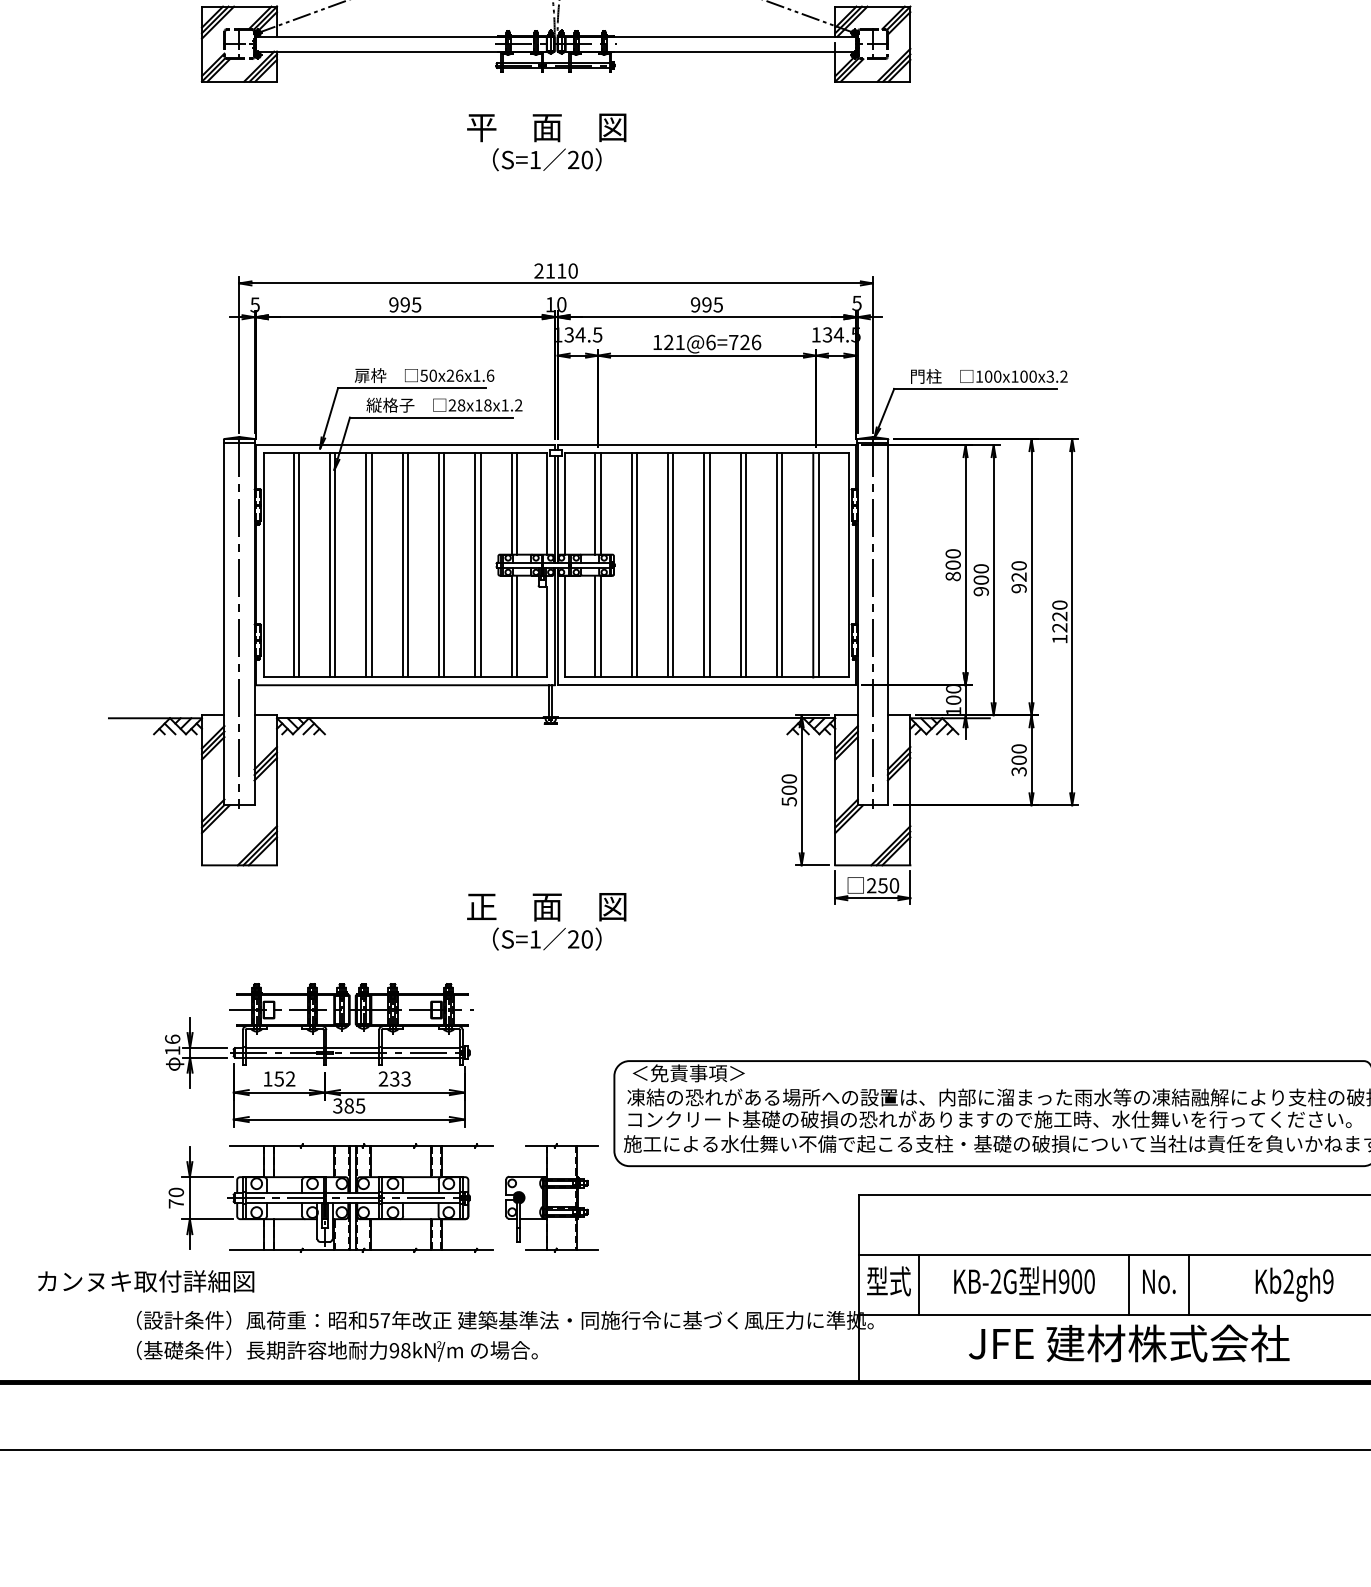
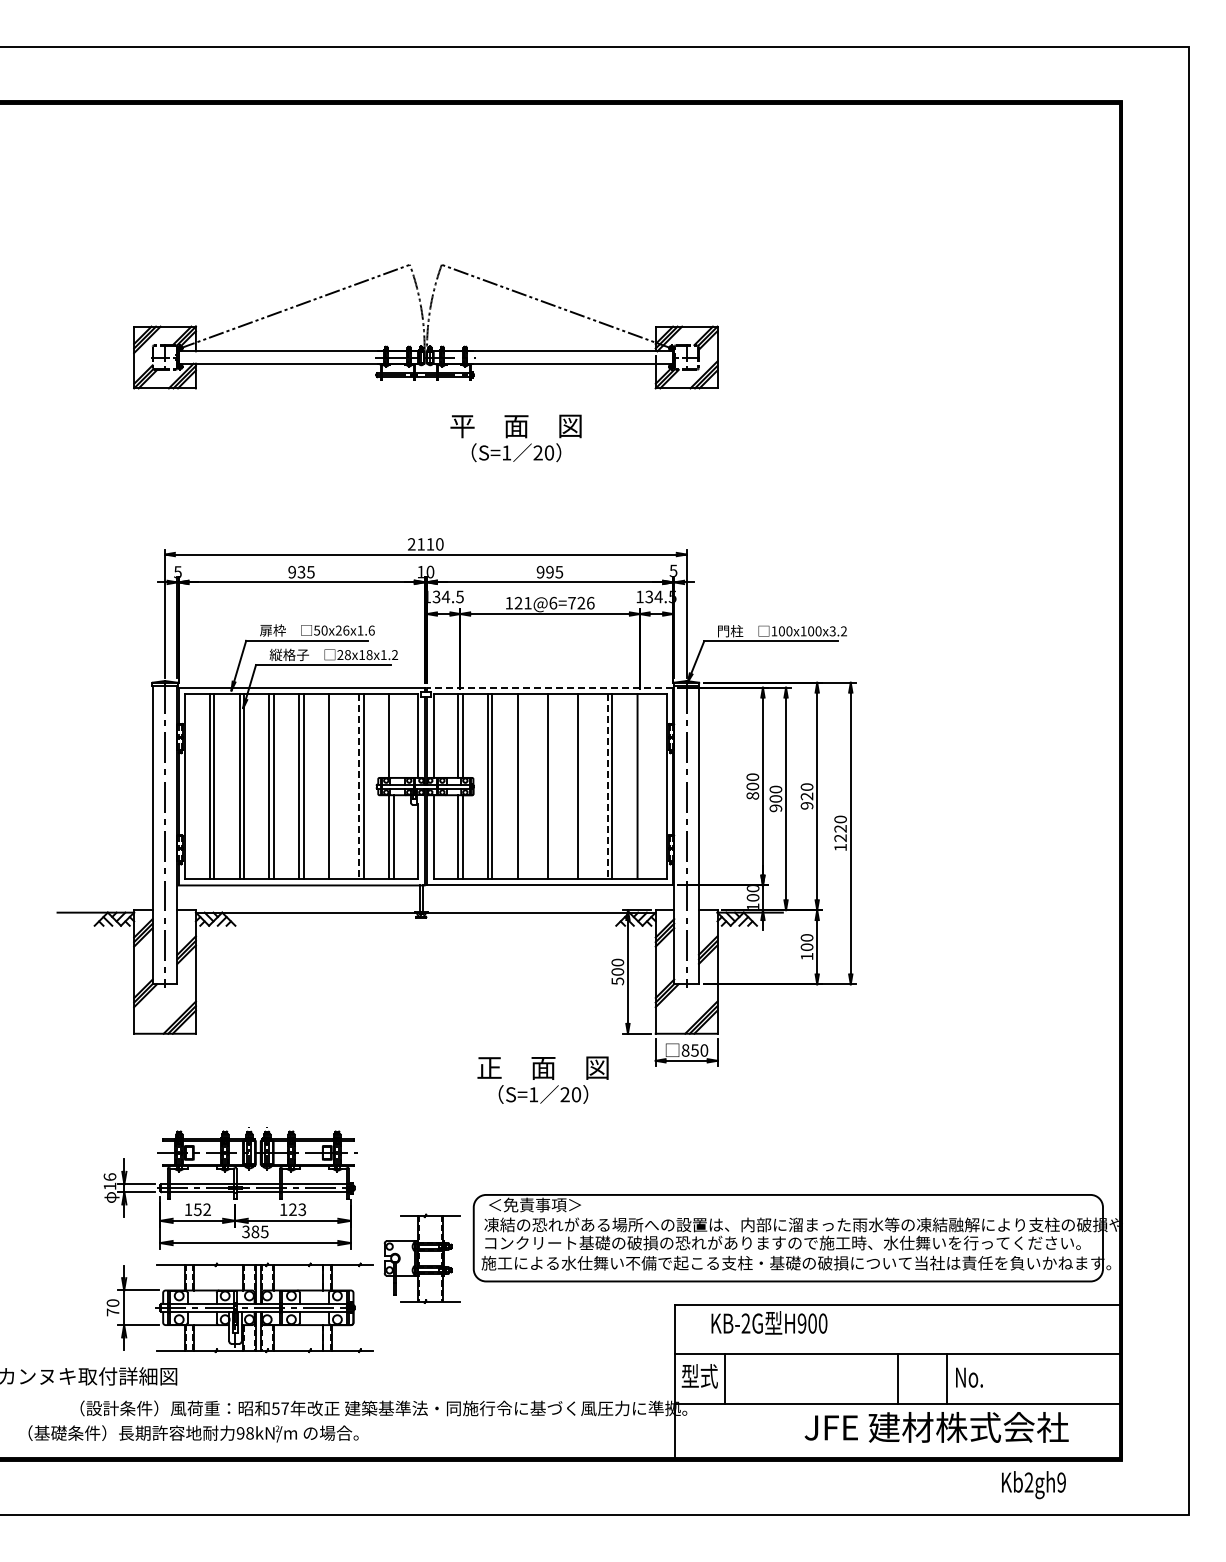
text: (546, 142) -> (515, 438), moved
text: (405, 305) -> (301, 572), 995 -> 935
line: (707, 444) -> (550, 687), solid -> dashed
line: (516, 503) -> (393, 735), removed
line: (444, 565) -> (333, 786), removed
line: (673, 565) -> (522, 786), removed
line: (710, 565) -> (552, 786), removed
line: (746, 565) -> (582, 786), removed
line: (819, 565) -> (642, 786), removed
line: (475, 566) -> (359, 787), solid -> dashed
line: (776, 566) -> (607, 787), solid -> dashed
text: (1018, 771) -> (806, 956), 300 -> 100
text: (871, 885) -> (685, 1050), 250 -> 850
text: (546, 920) -> (542, 1079), moved
text: (388, 1078) -> (287, 1209), 233 -> 123
part: (550, 1197) -> (421, 1258), moved
text: (1024, 1280) -> (769, 1322), moved
text: (1159, 1281) -> (969, 1377), moved
text: (1294, 1285) -> (1033, 1485), moved
text: (1128, 1343) -> (936, 1427), moved
text: (337, 1350) -> (193, 1433), moved

